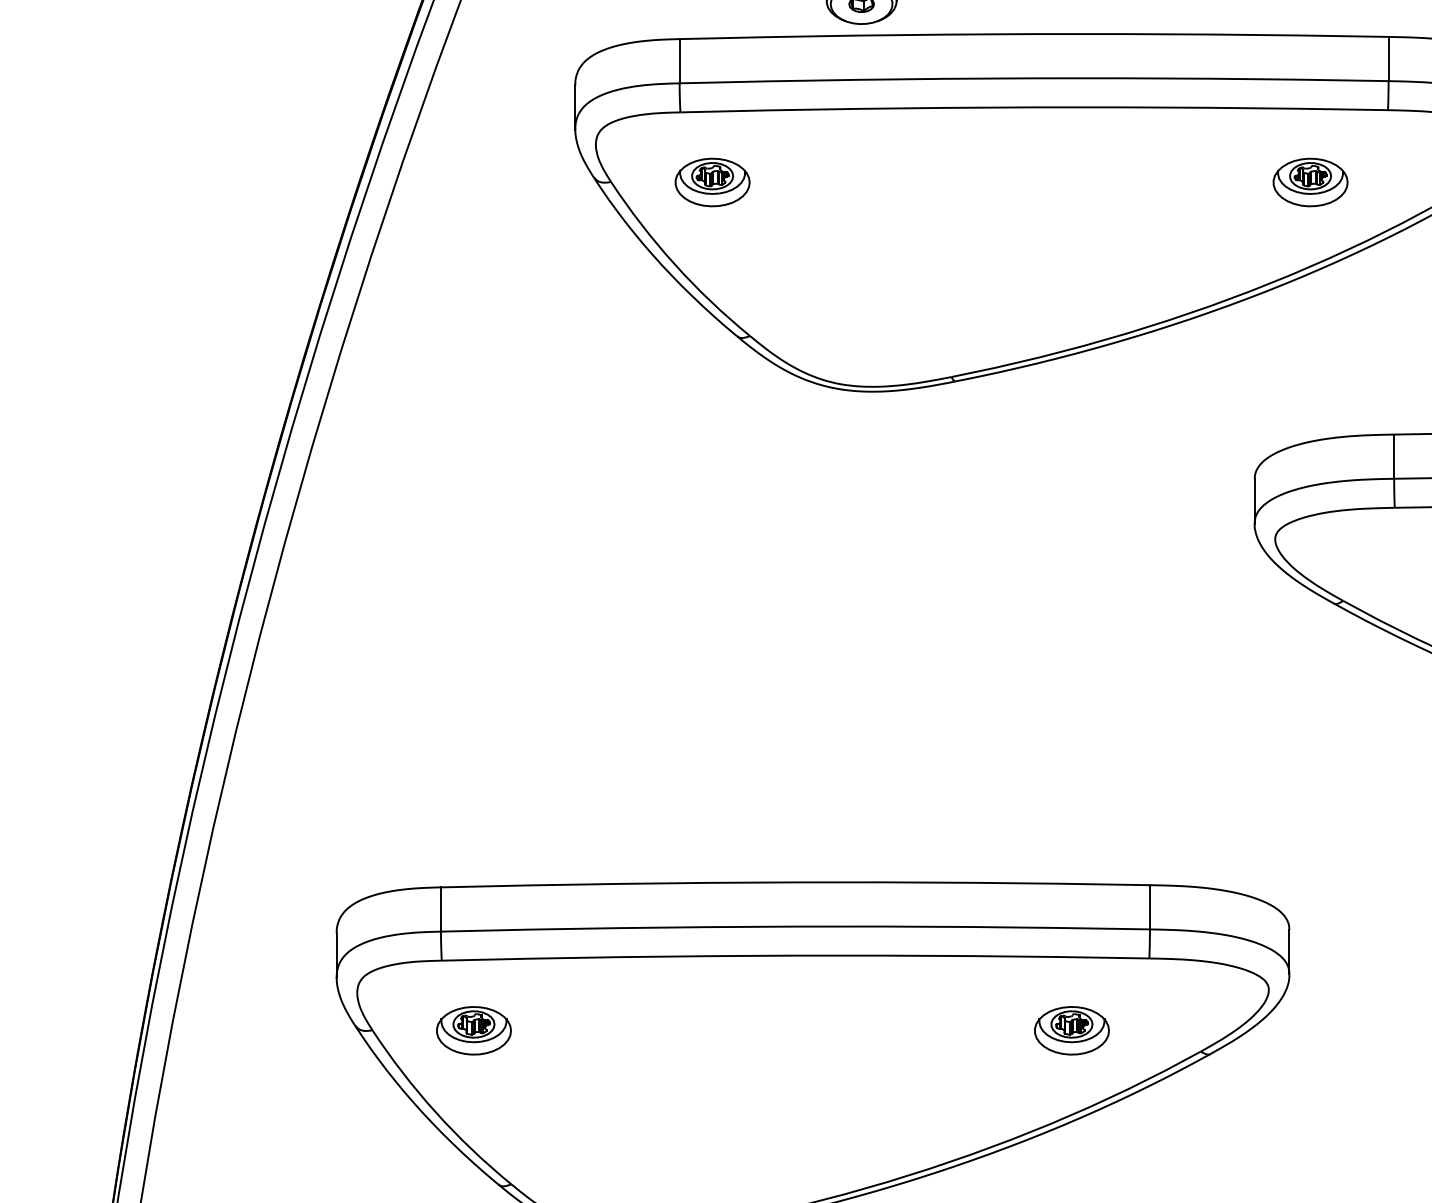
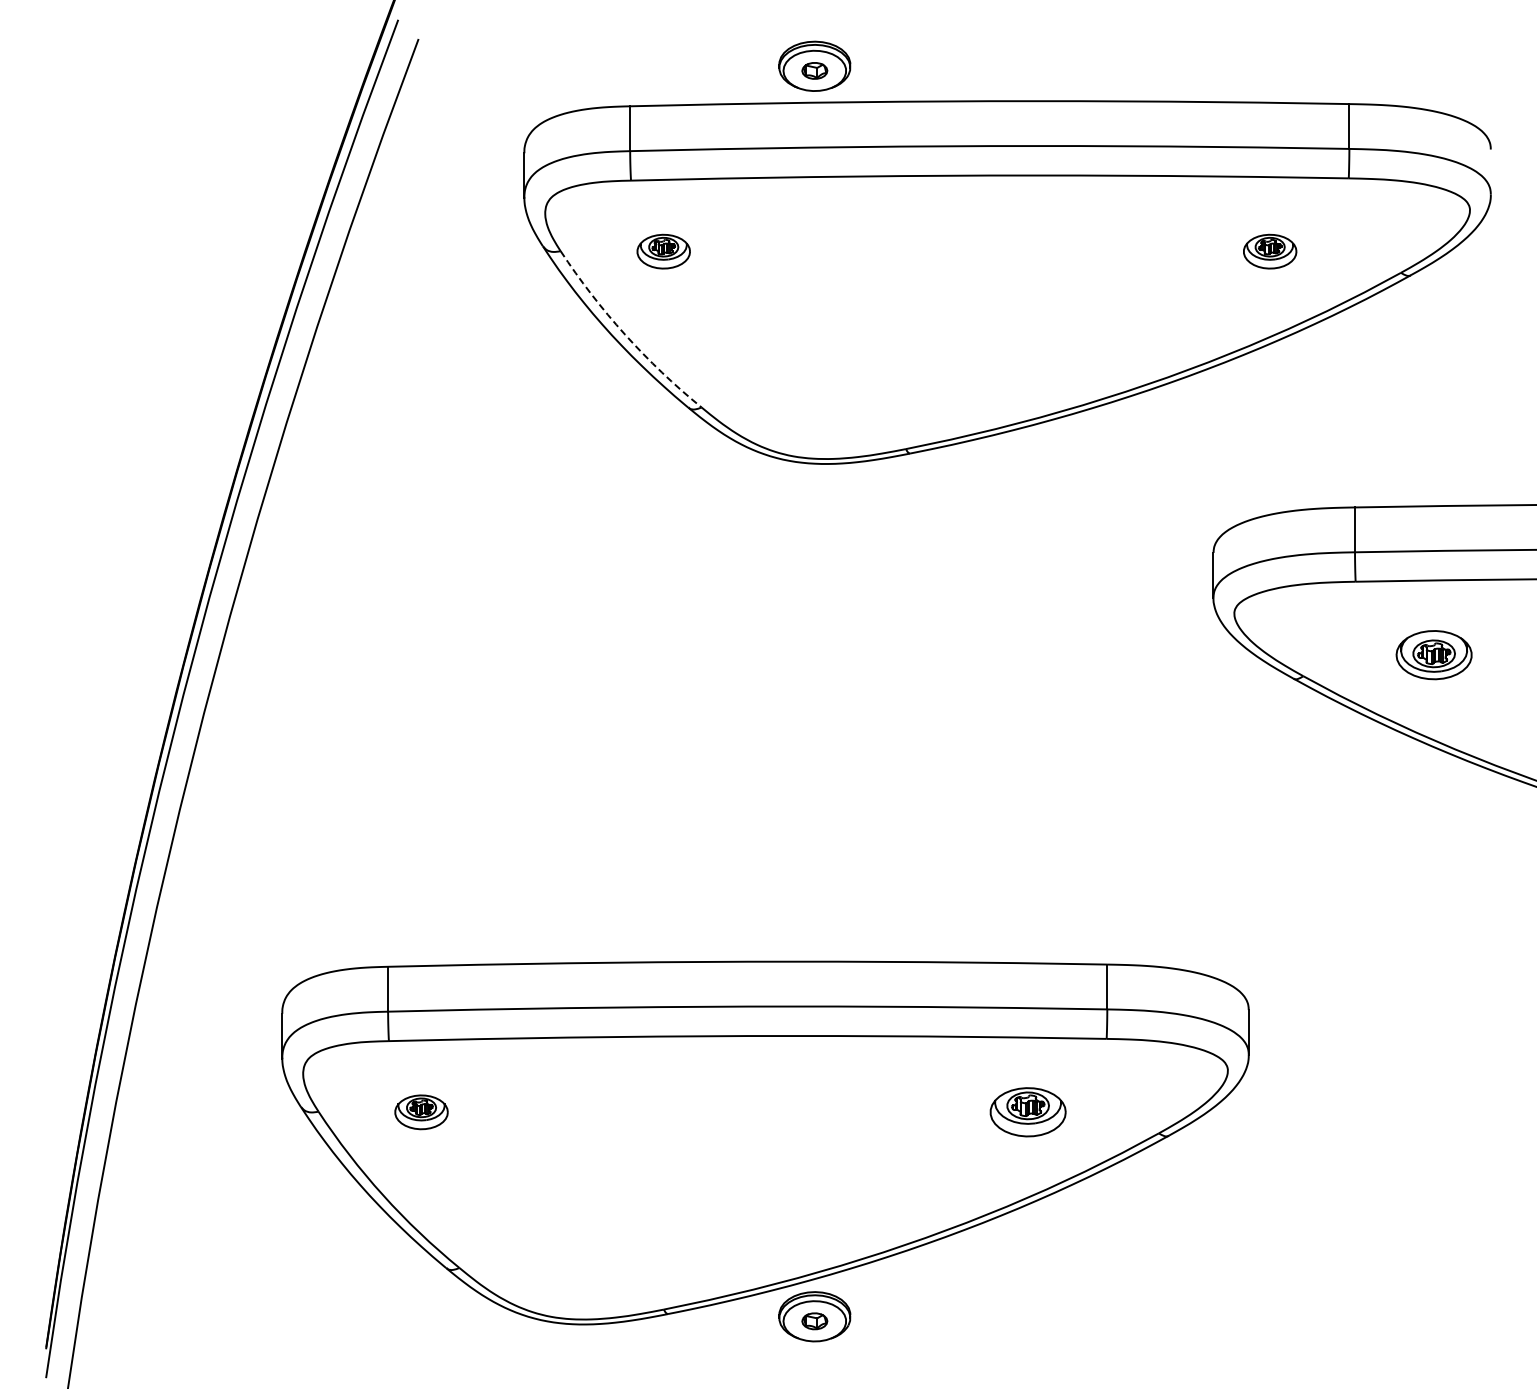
part: (712, 182) -> (663, 251), size x0.7
part: (1309, 182) -> (1269, 251), size x0.7
arc: (675, 264) -> (625, 334), solid -> dashed
part: (473, 1031) -> (421, 1112), size x0.7

